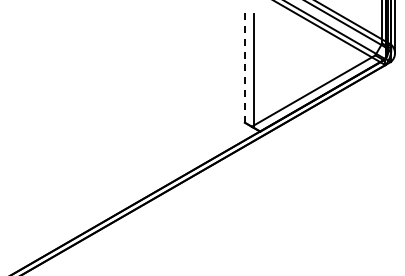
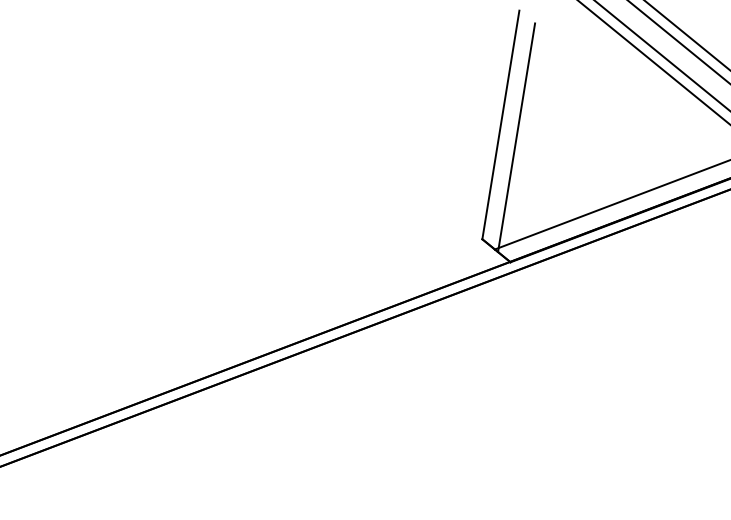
line: (244, 66) -> (499, 125), dashed -> solid

